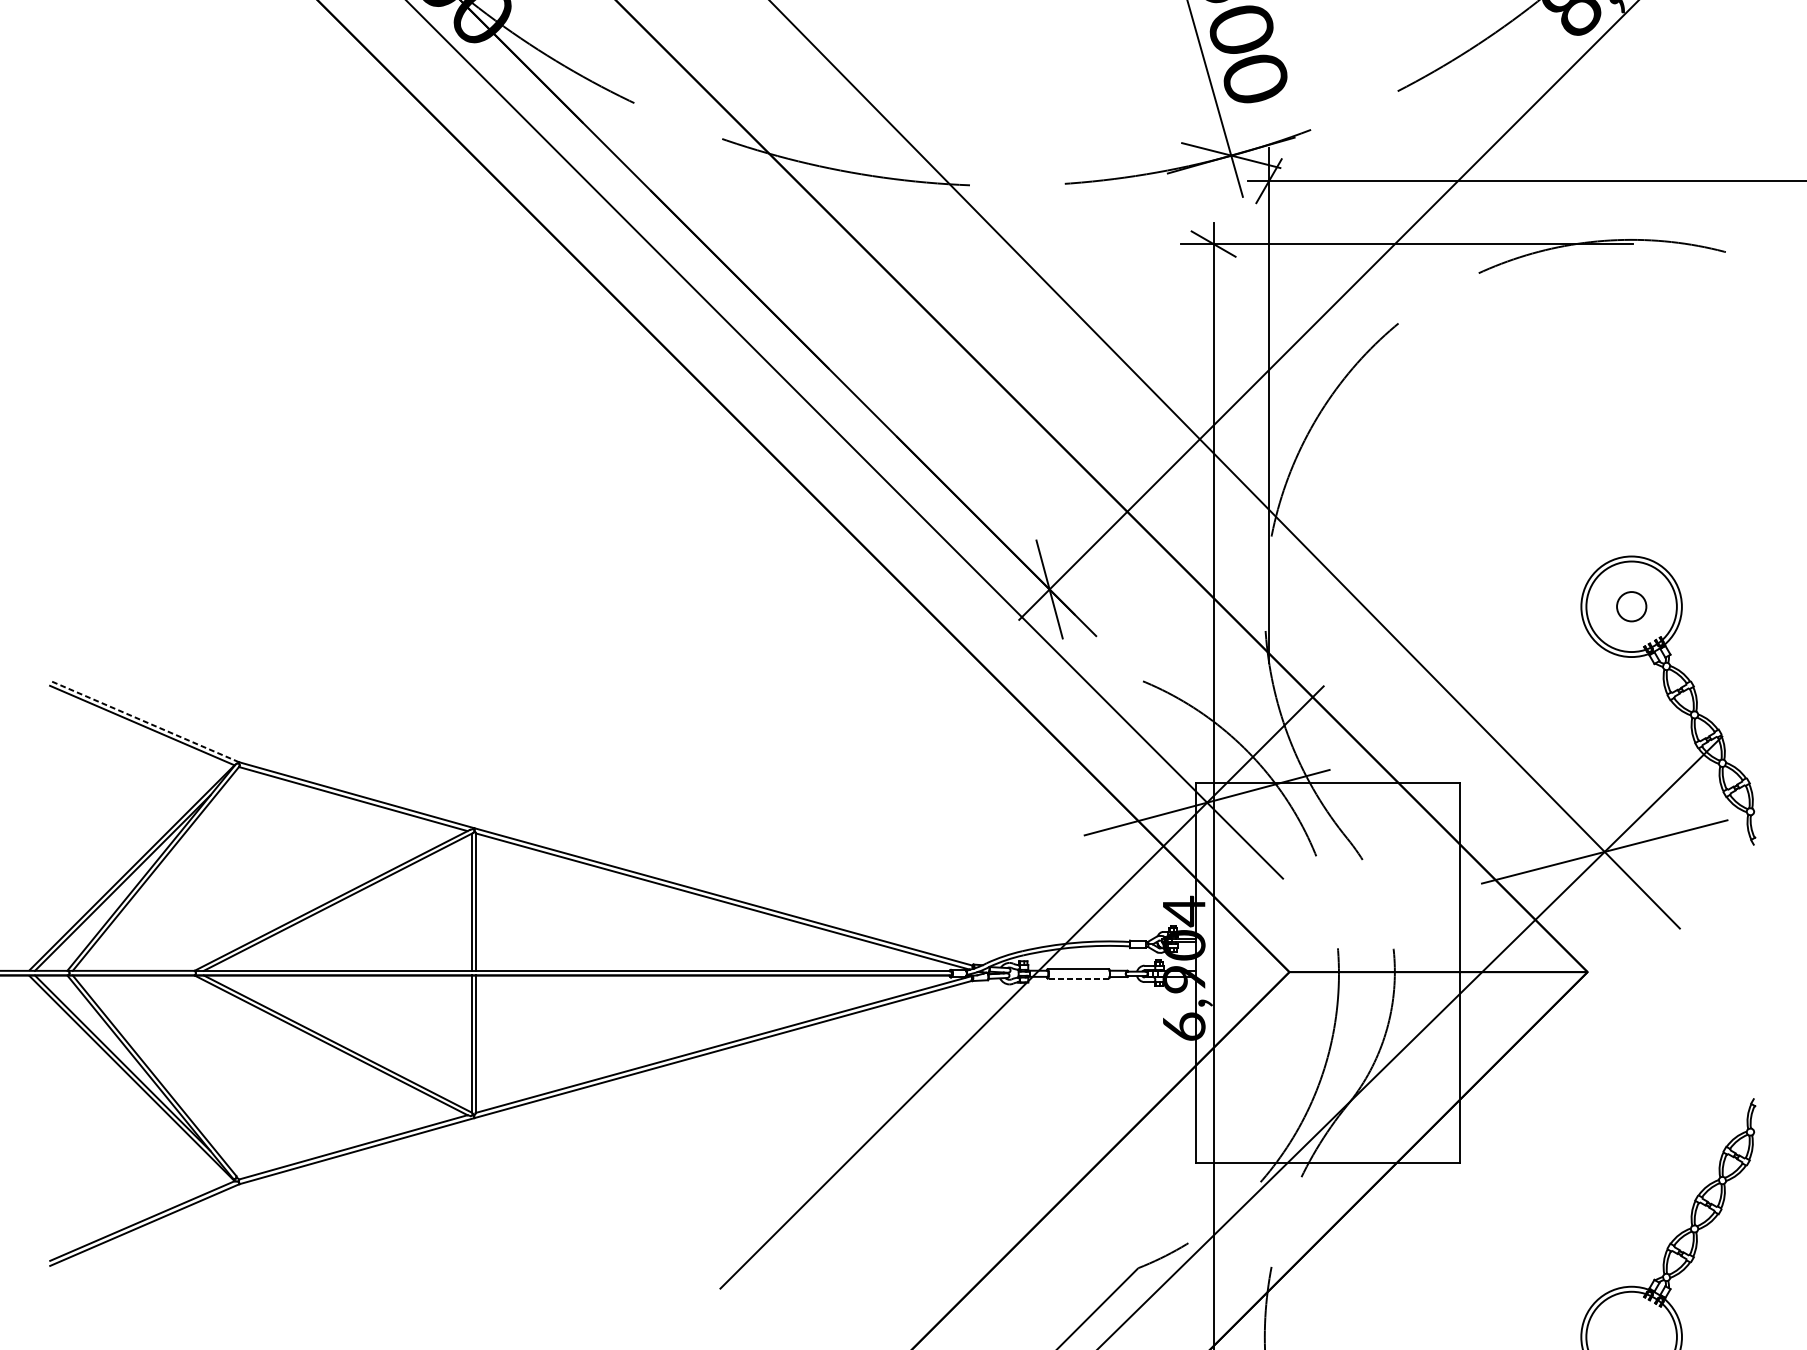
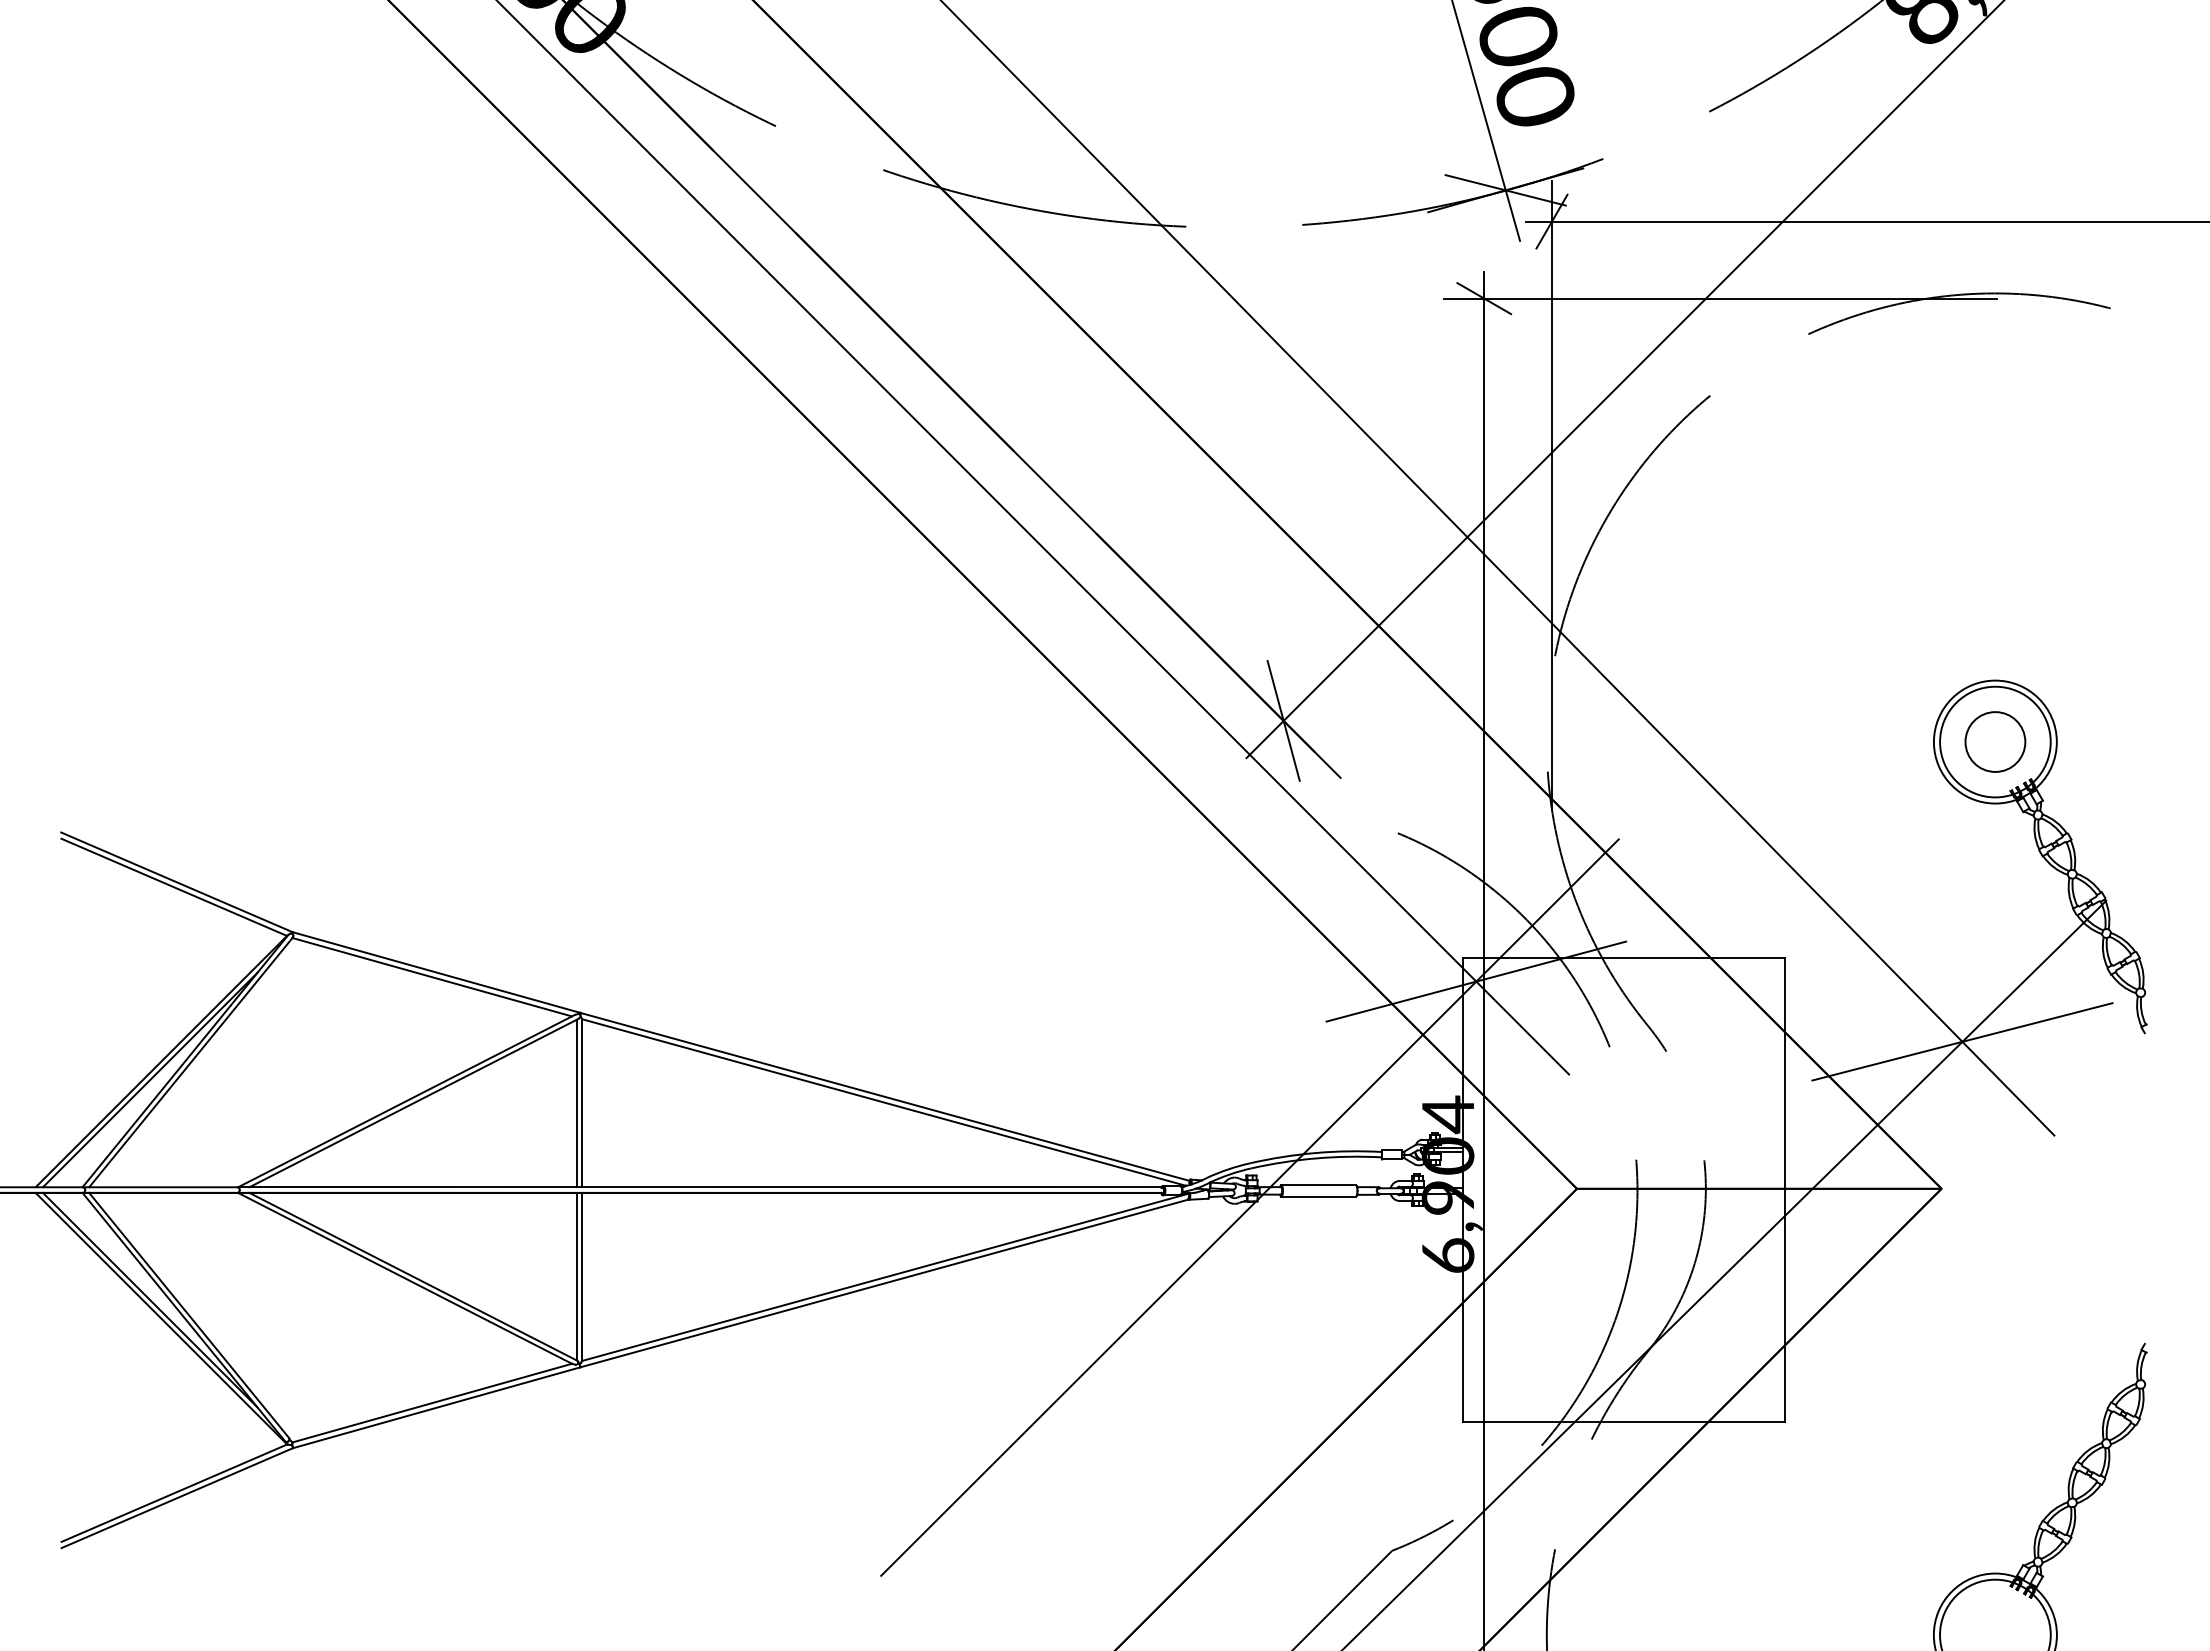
circle: (1631, 606) -> (1995, 741), size x1.67
line: (144, 721) -> (176, 882), dashed -> solid
line: (1078, 978) -> (1318, 1196), dashed -> solid

